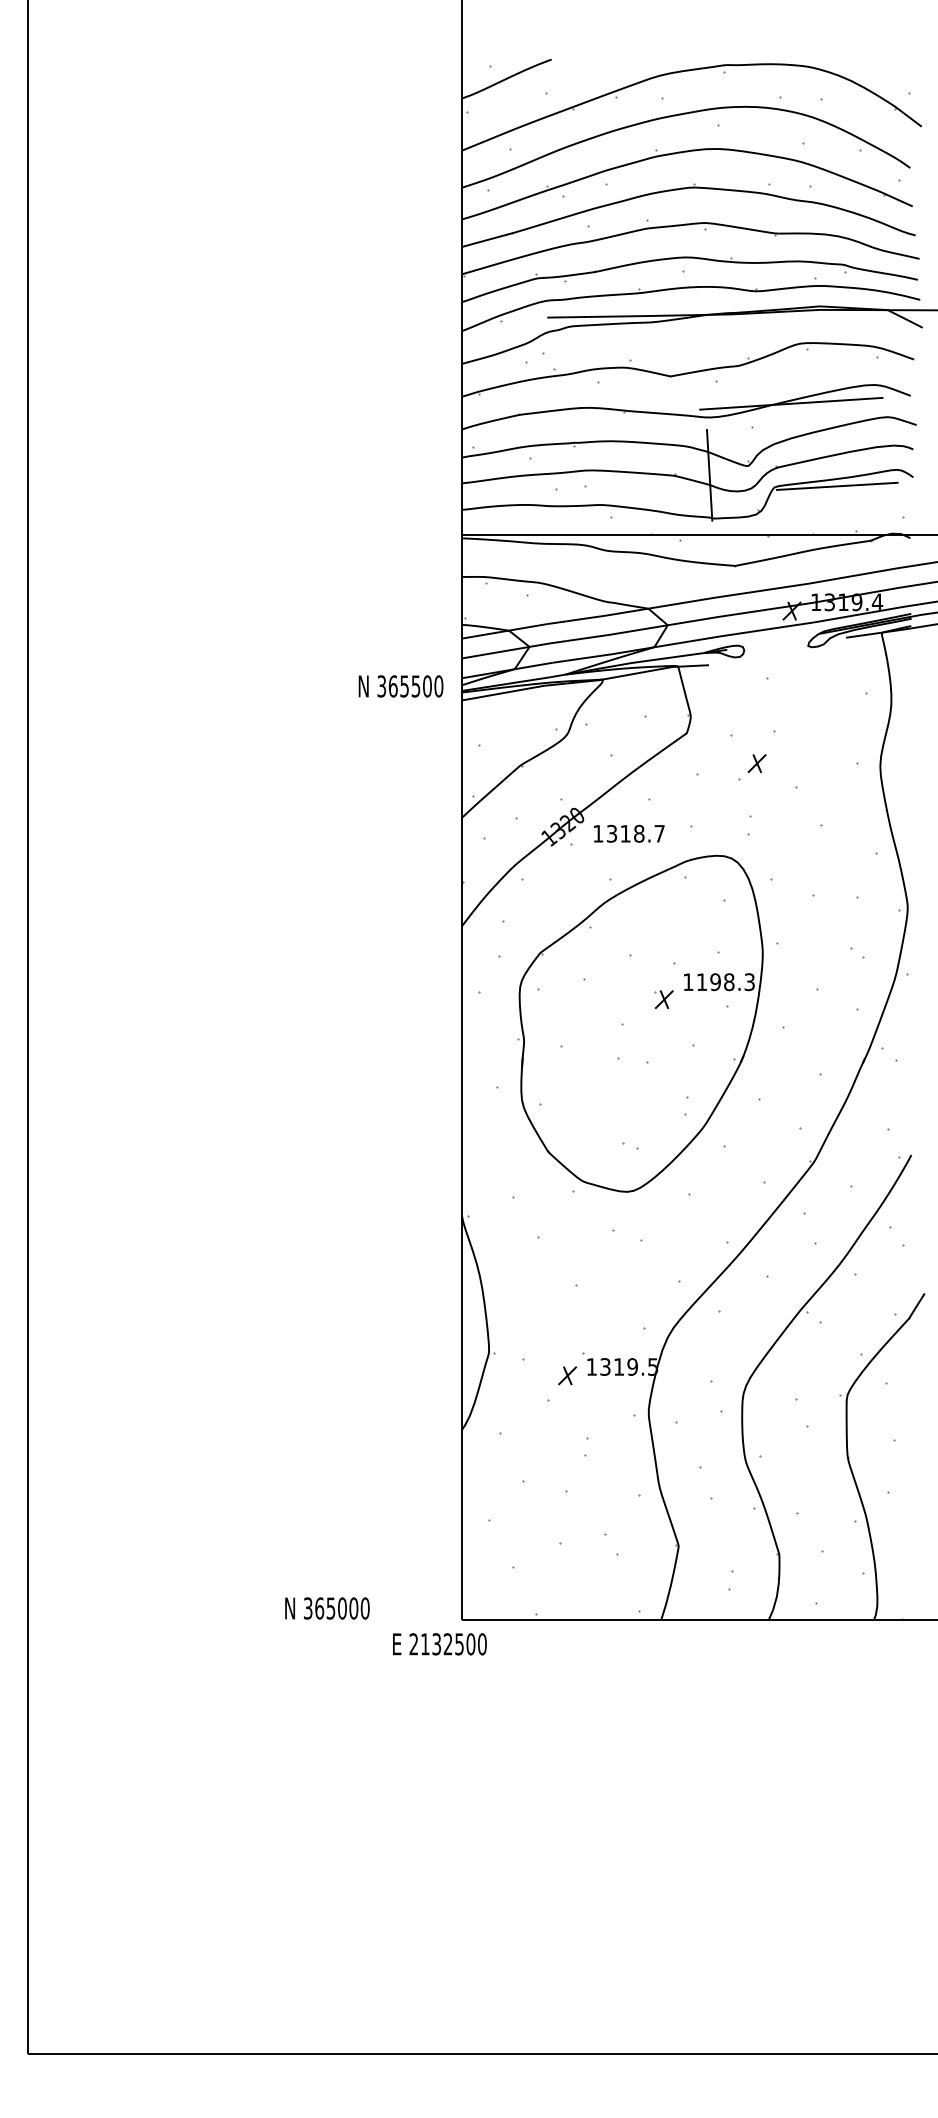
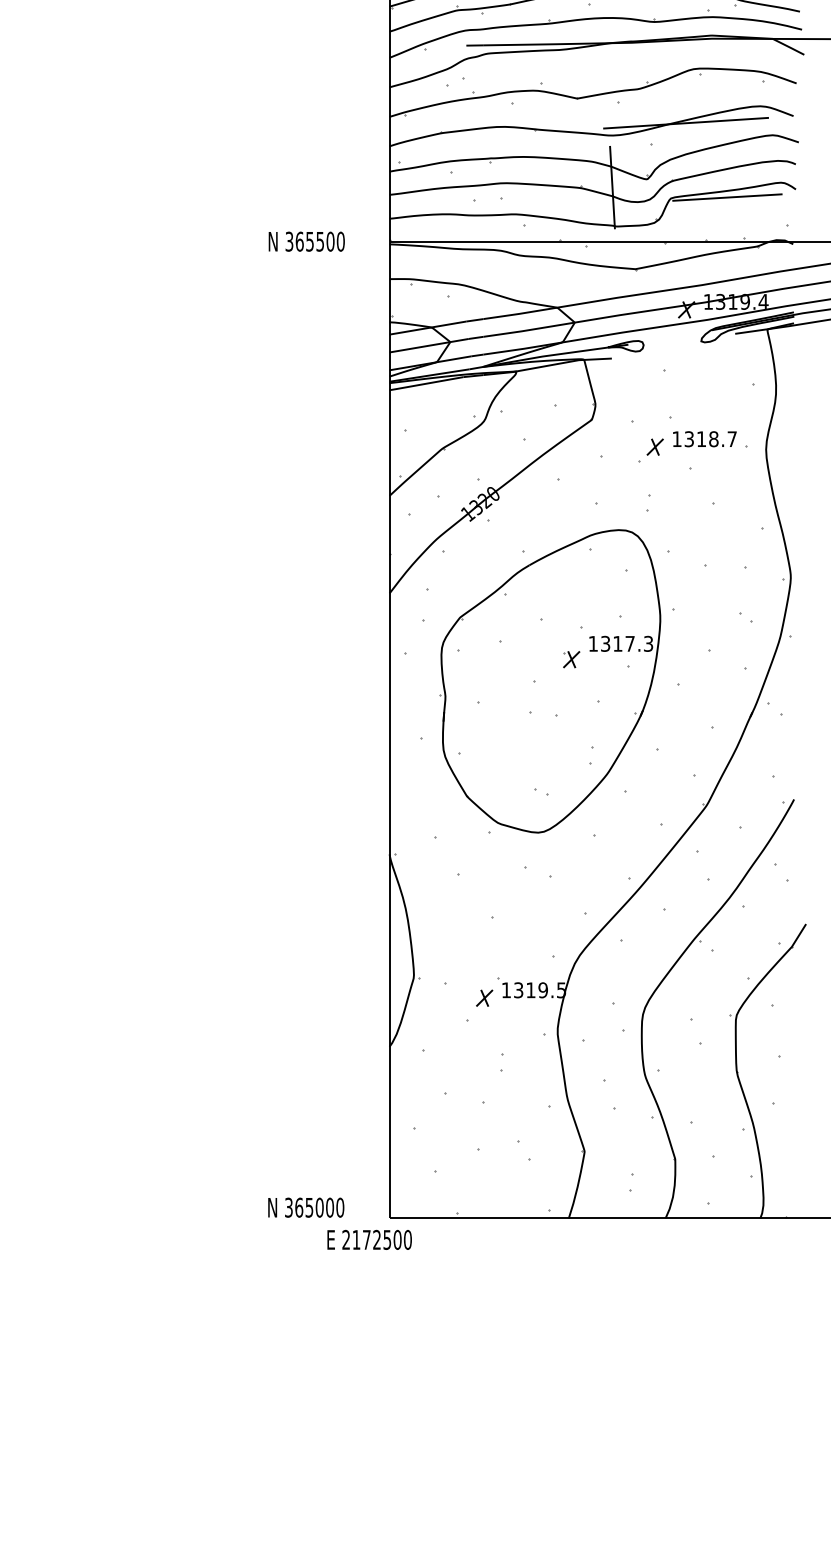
text: (400, 686) -> (306, 241), moved
text: (629, 833) -> (705, 438), moved
text: (715, 982) -> (617, 644), 1198.3 -> 1317.3
text: (327, 1608) -> (306, 1207), moved
text: (436, 1644) -> (366, 1240), 2132500 -> 2172500

